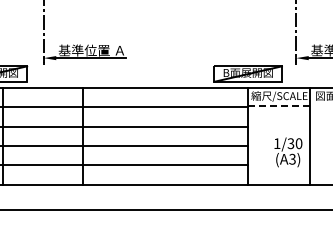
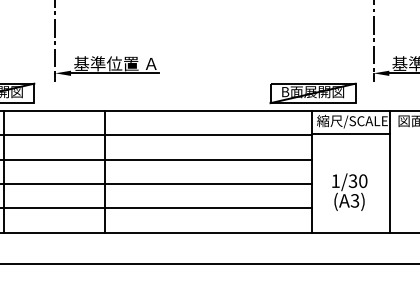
line: (279, 106) -> (352, 134), dashed -> solid
text: (288, 152) -> (349, 192), moved

